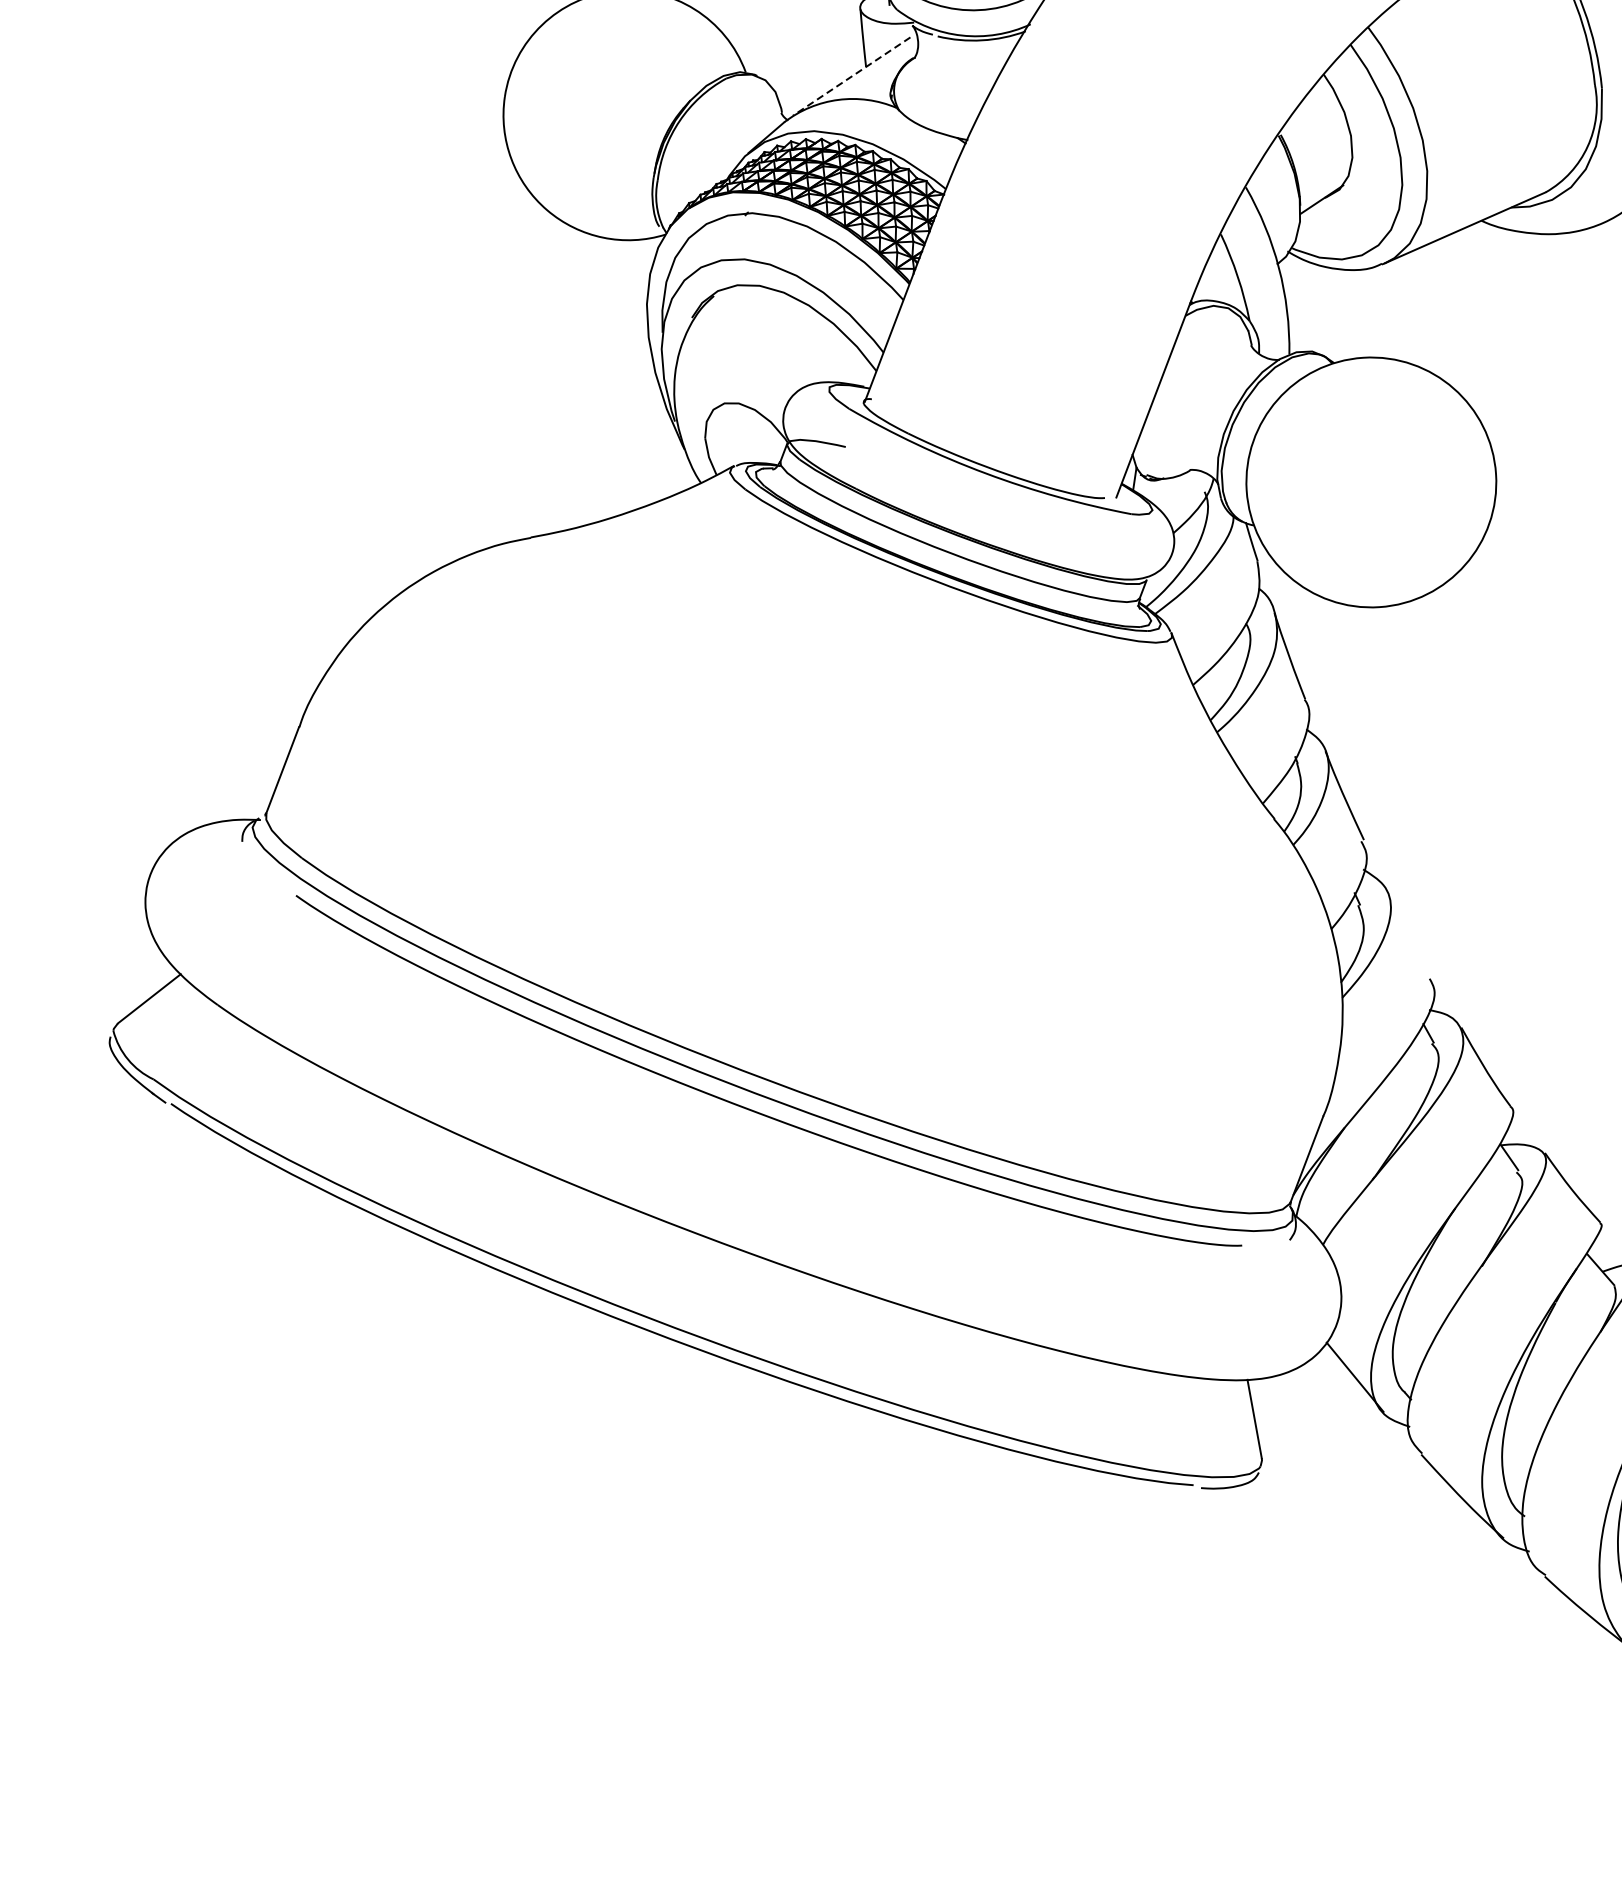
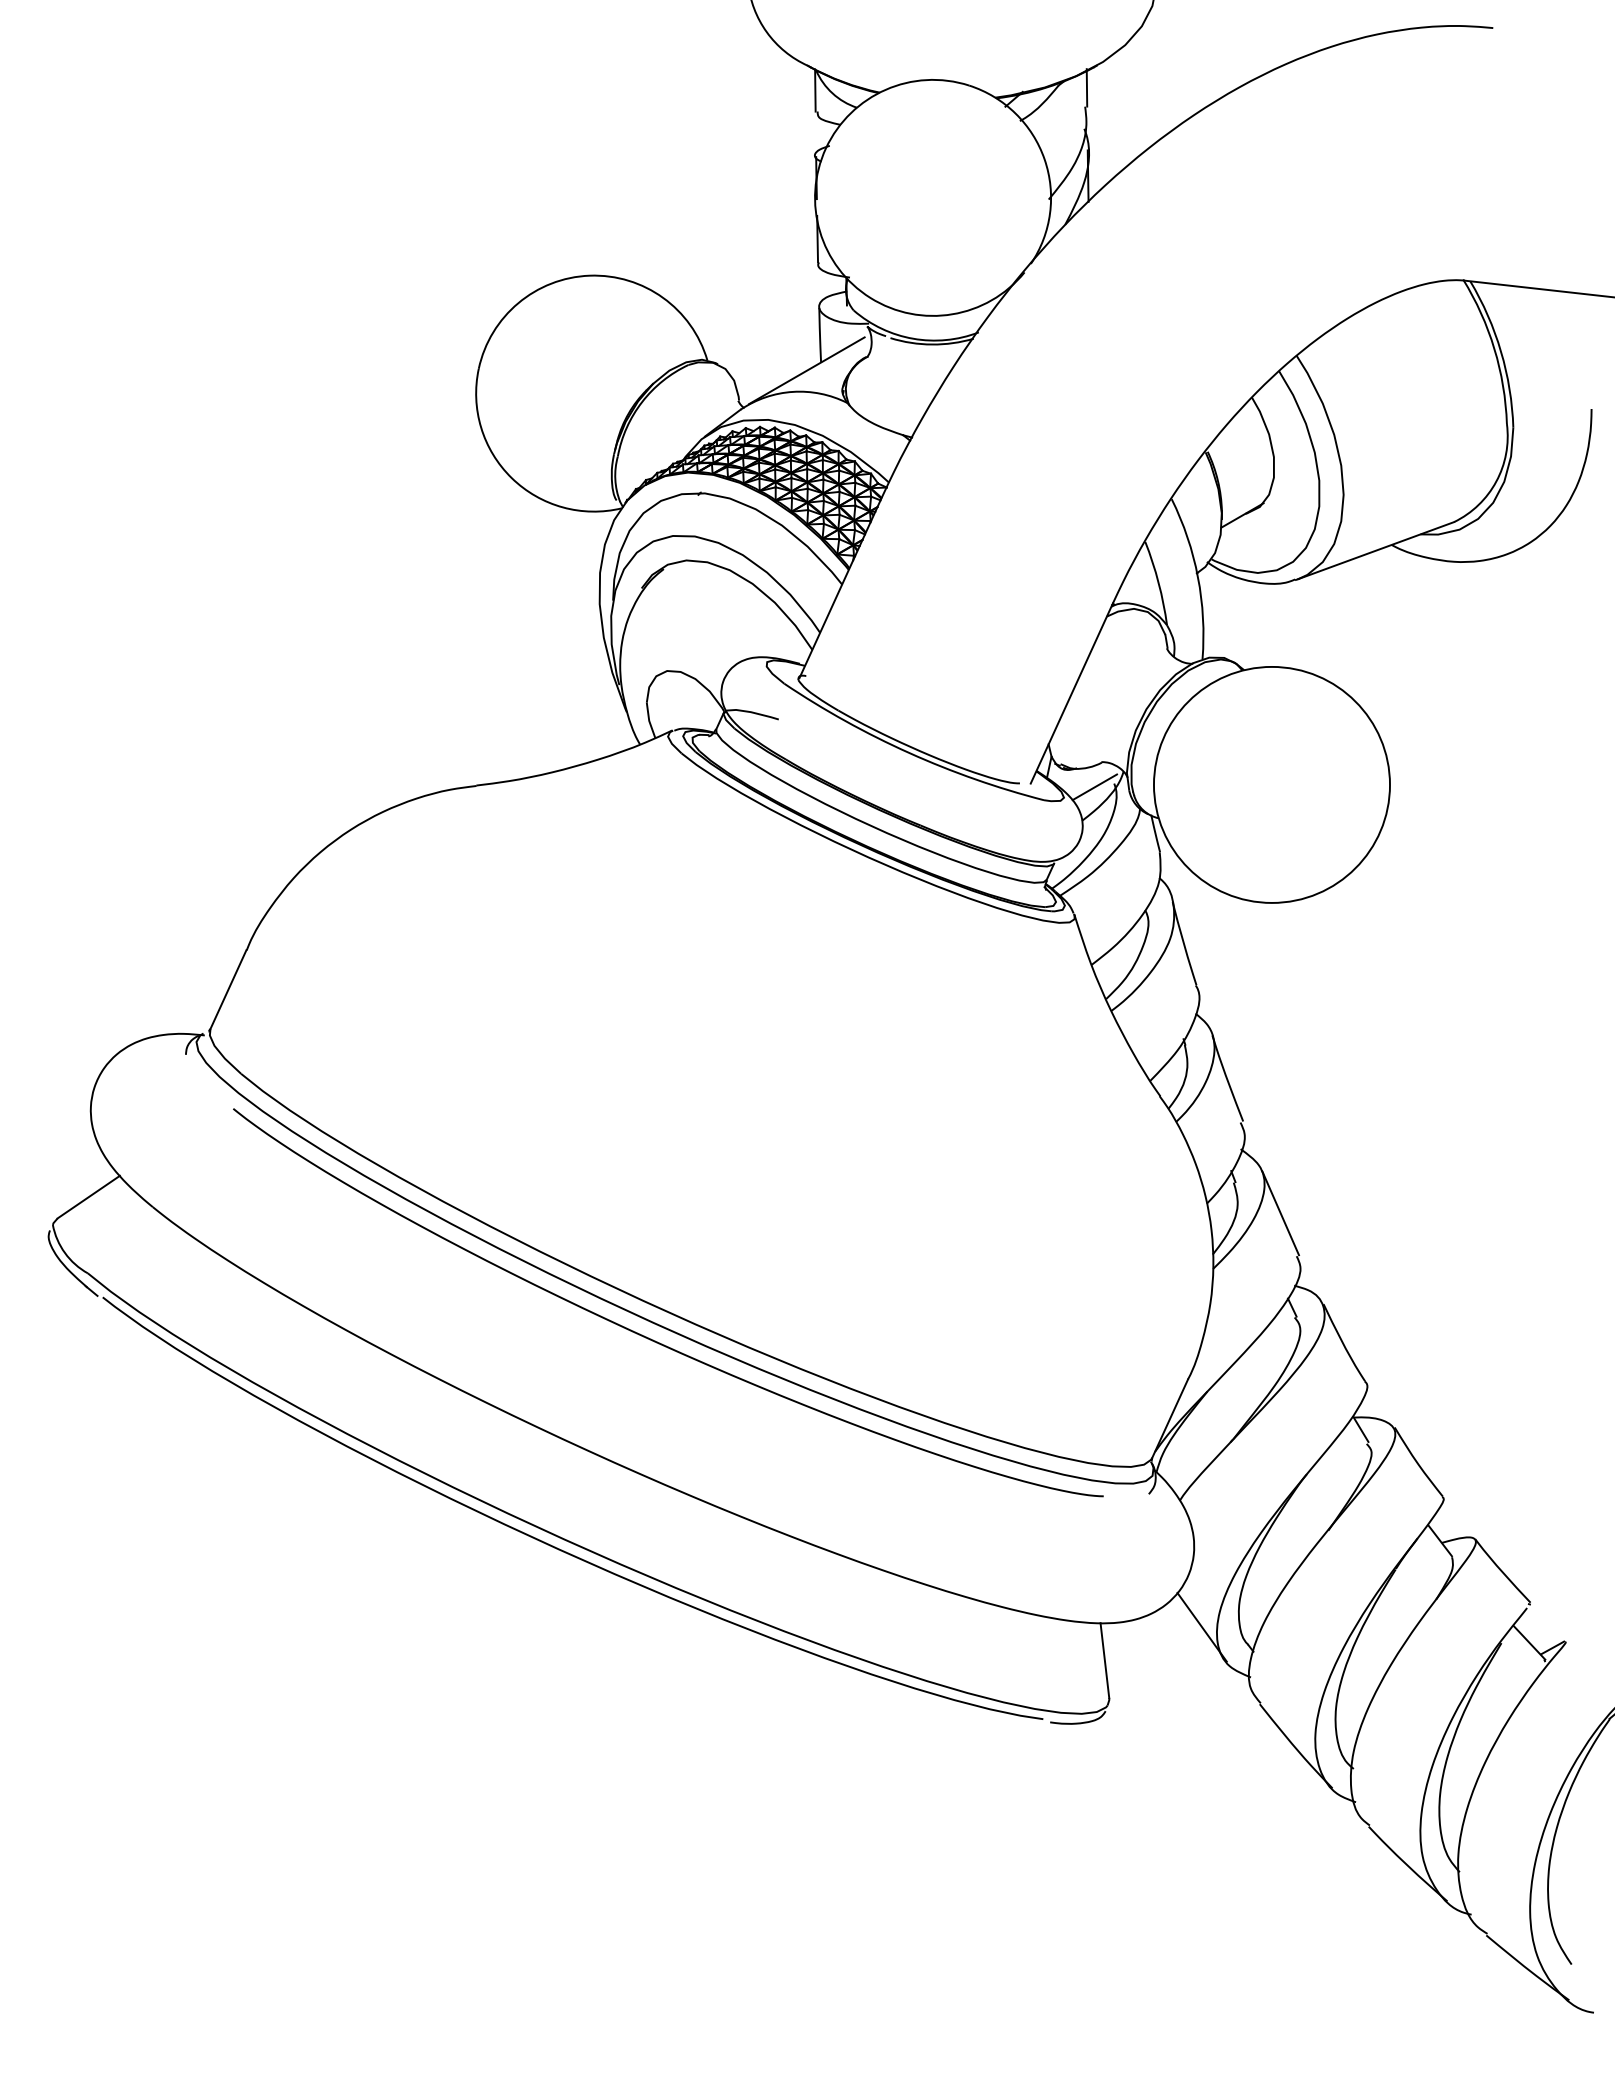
line: (851, 76) -> (806, 370), dashed -> solid
line: (1184, 497) -> (1094, 787), added
line: (1409, 934) -> (1280, 1213), added

